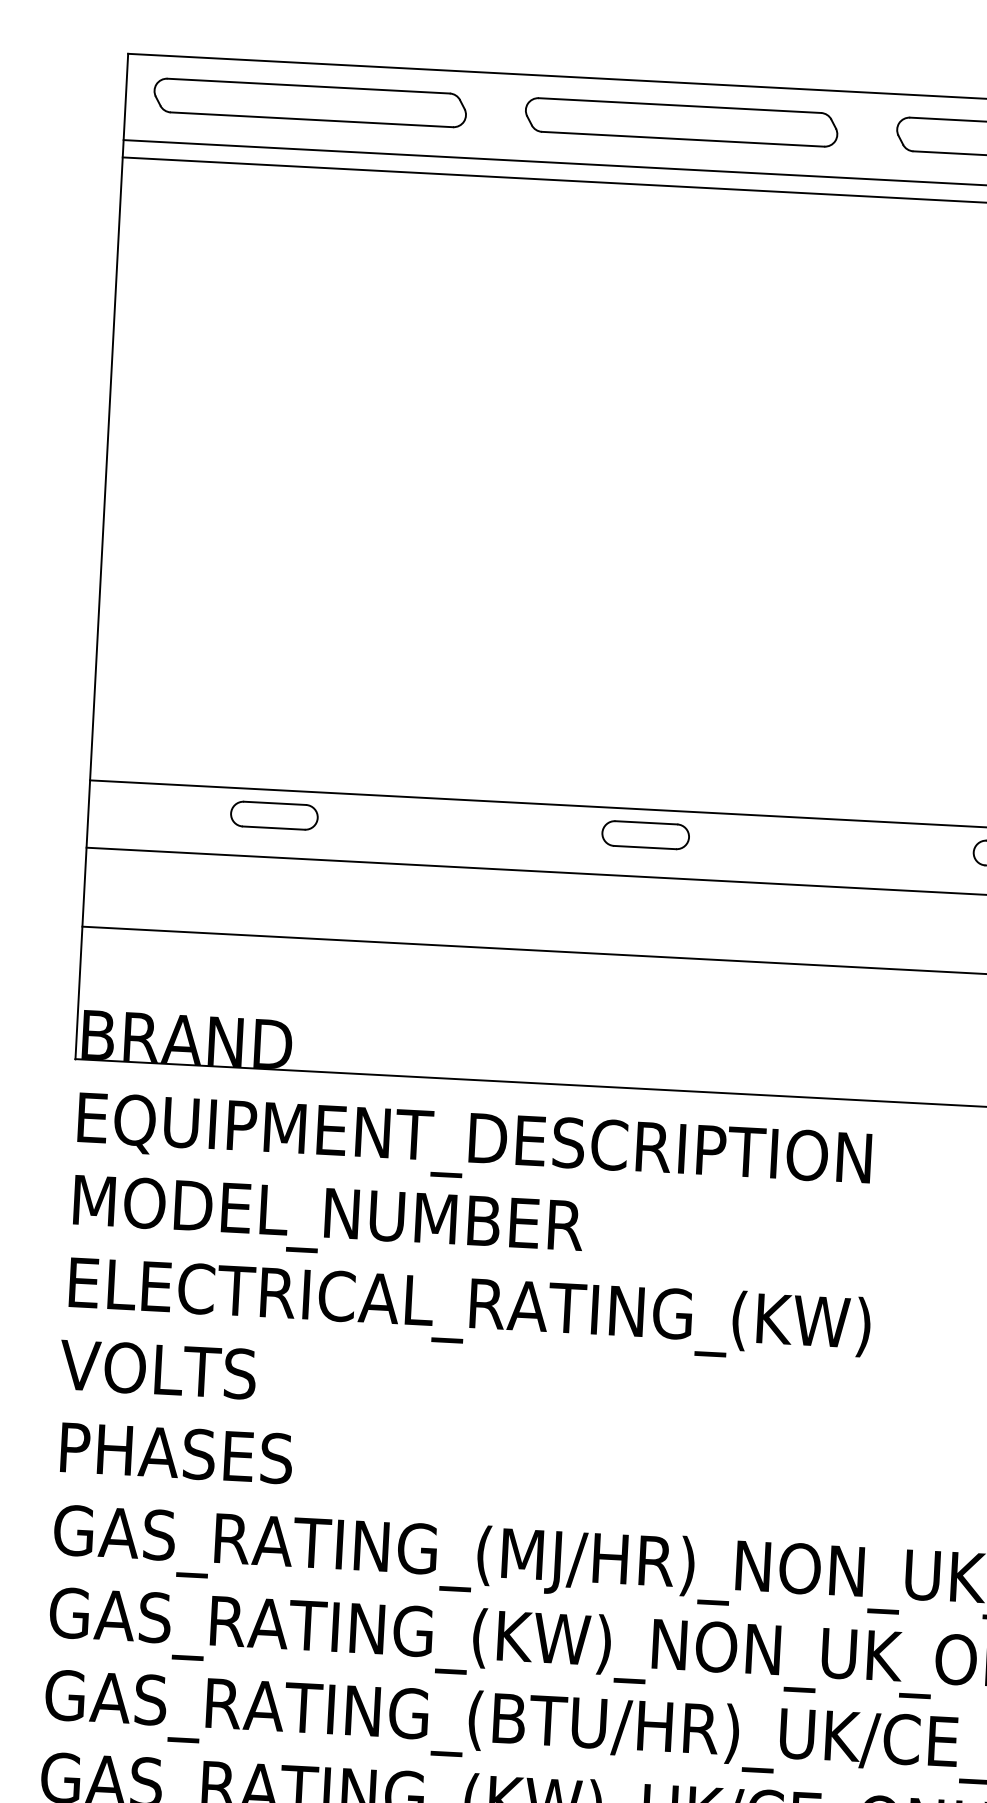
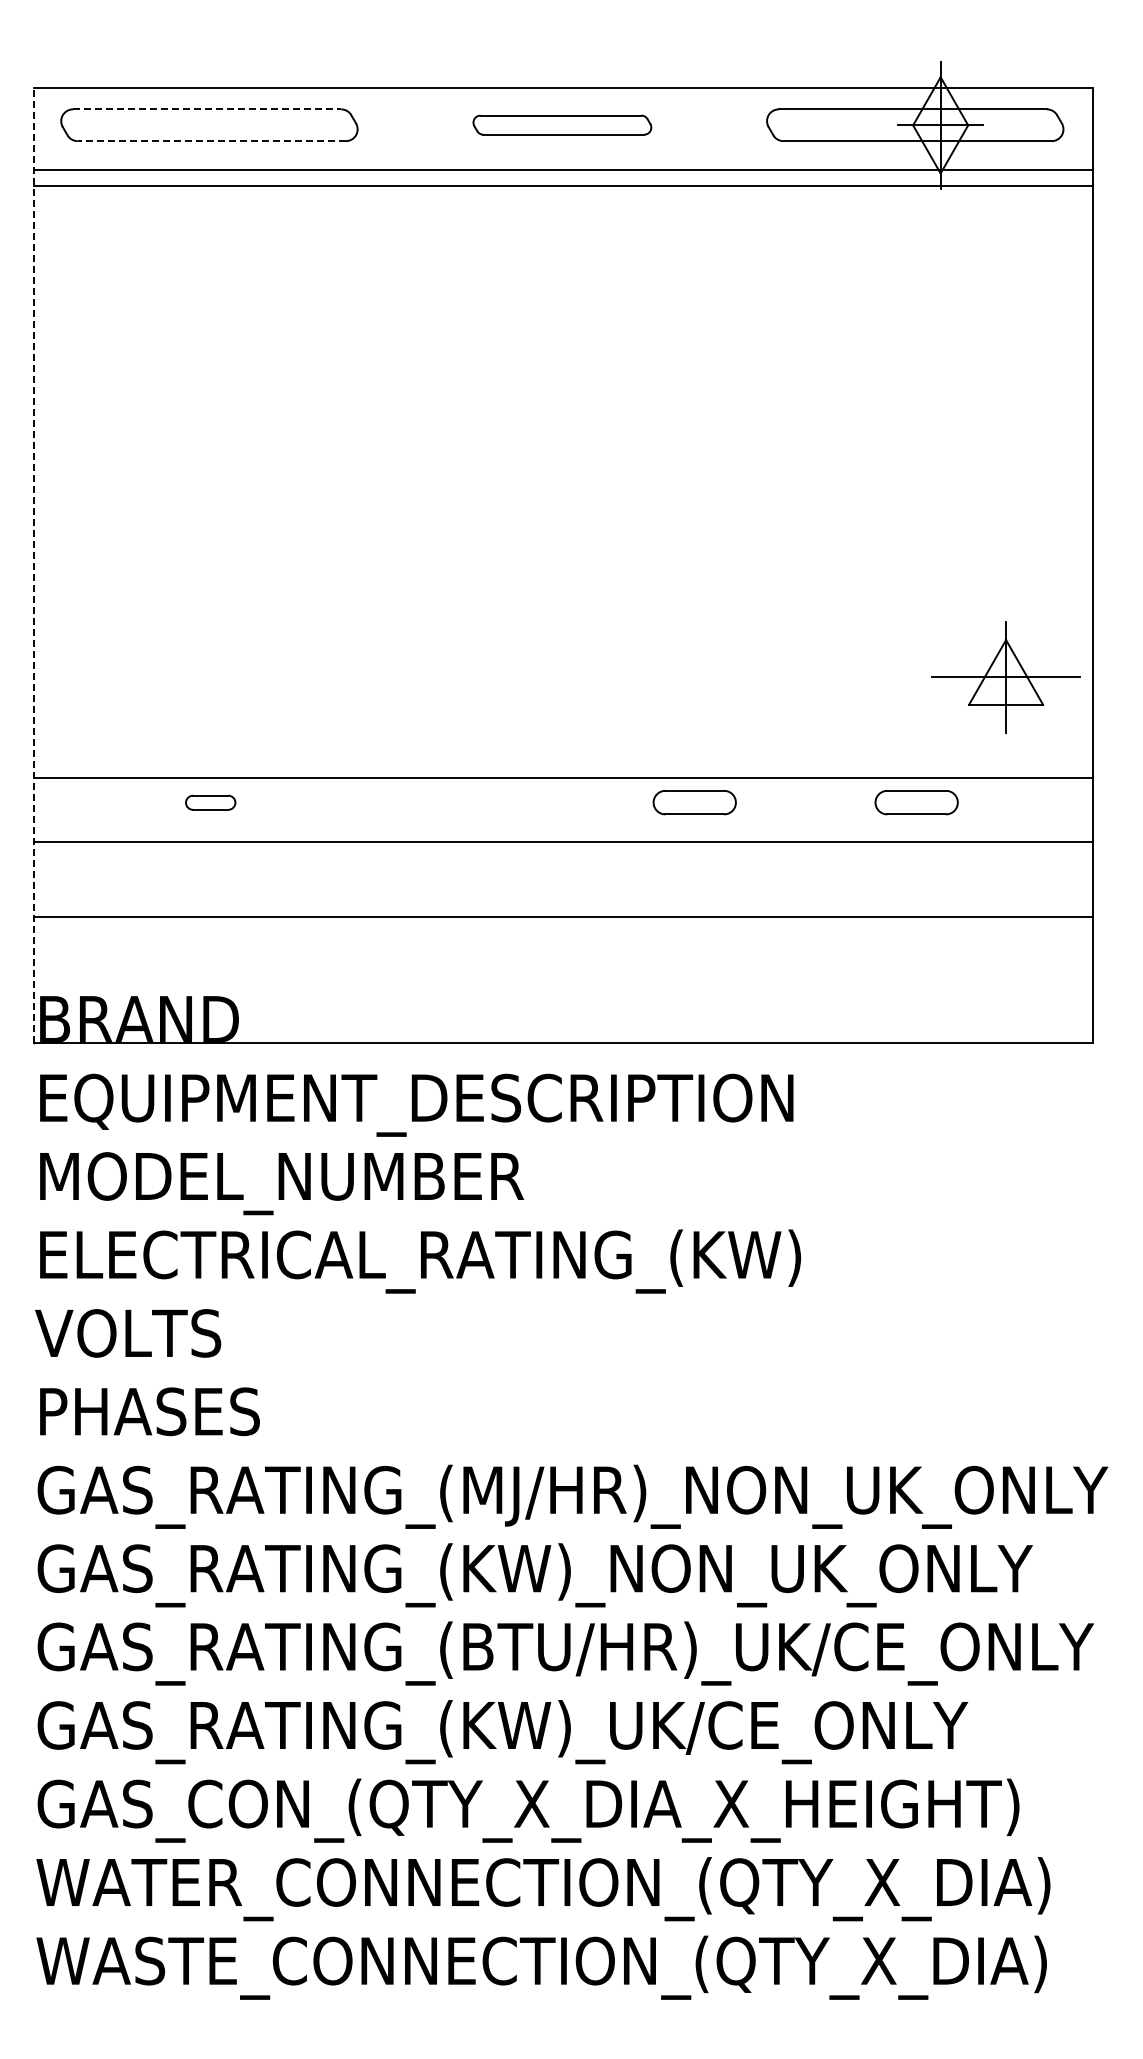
line: (309, 86) -> (207, 109), solid -> dashed
line: (311, 120) -> (211, 141), solid -> dashed
part: (681, 121) -> (562, 124), size x0.6
line: (101, 556) -> (34, 565), solid -> dashed
part: (274, 815) -> (210, 802), size x0.6
part: (645, 835) -> (694, 802), moved

